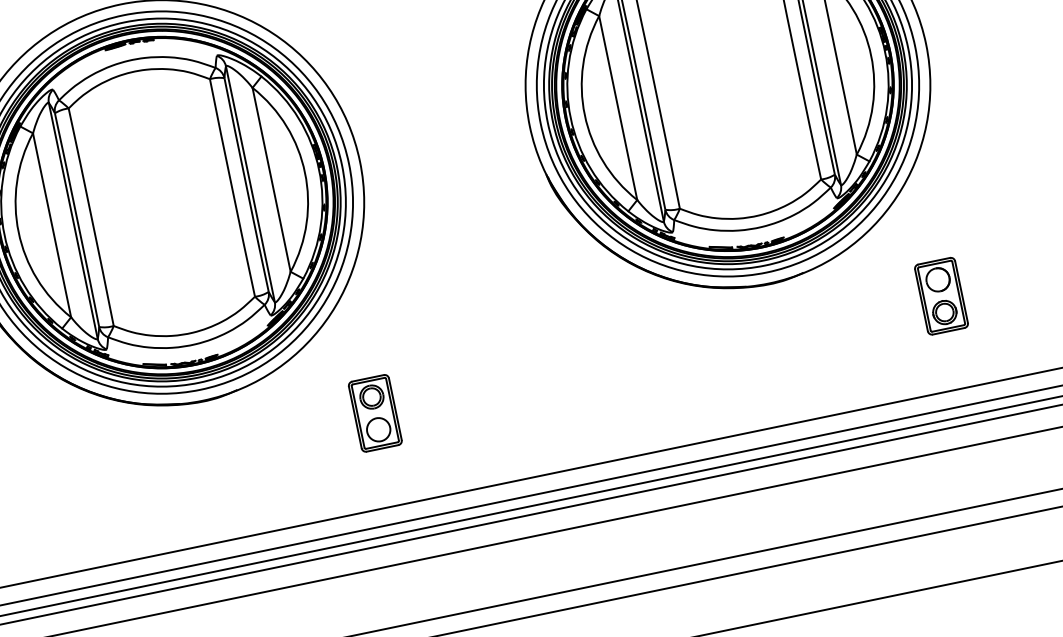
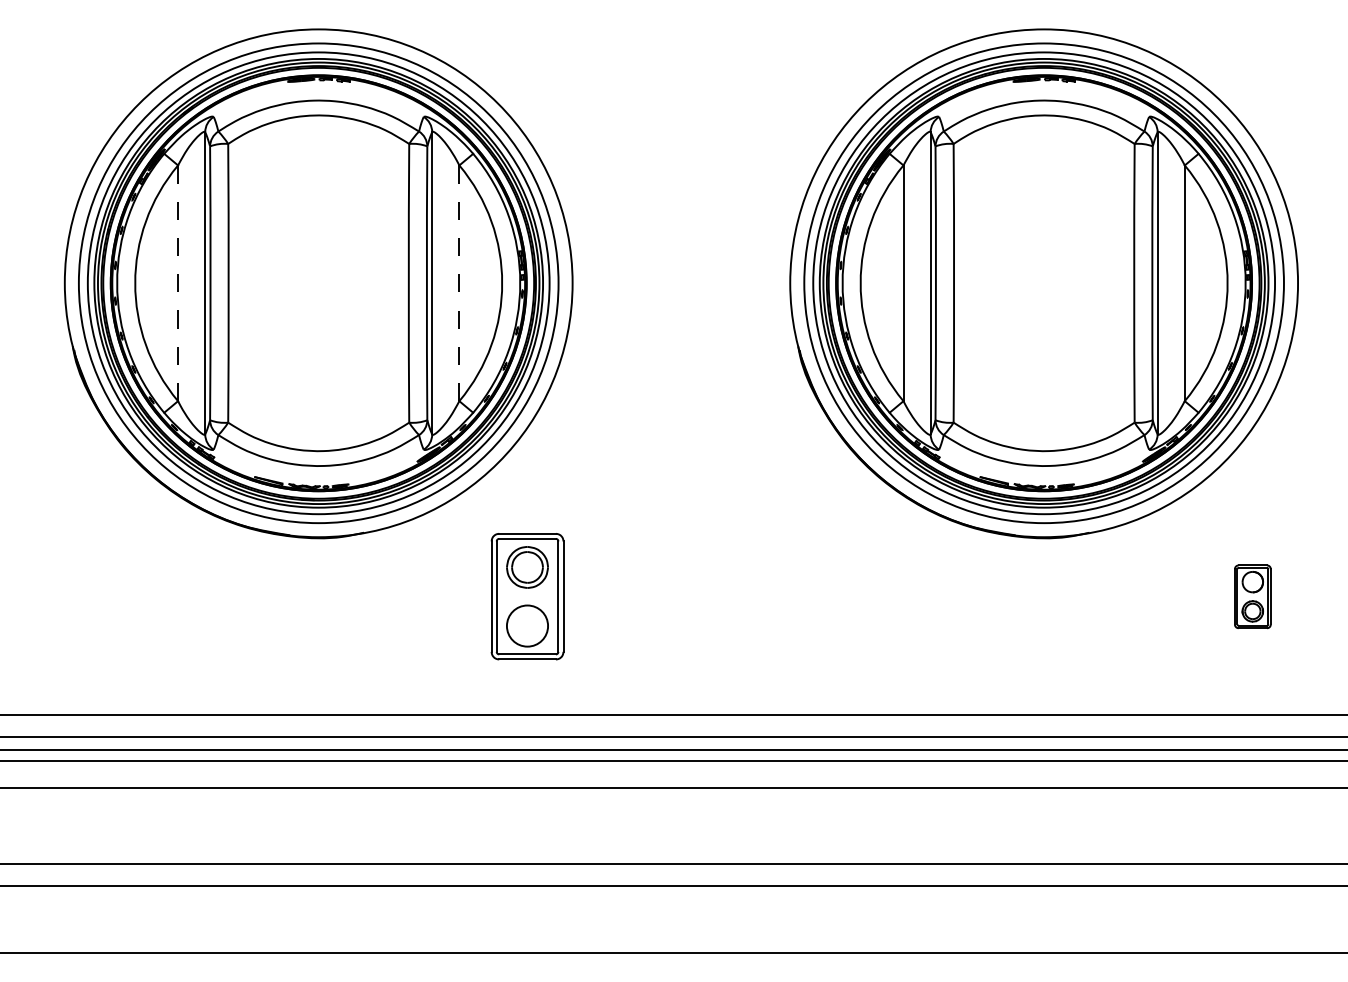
line: (271, 179) -> (459, 283), solid -> dashed
line: (52, 225) -> (178, 283), solid -> dashed
part: (941, 296) -> (1252, 596), size x0.7
part: (374, 413) -> (526, 596), size x1.4

